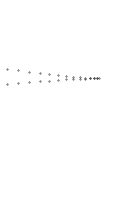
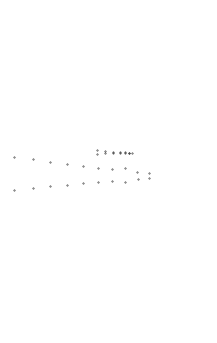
part: (49, 77) -> (125, 175), size x1.6
part: (86, 78) -> (114, 152), moved

